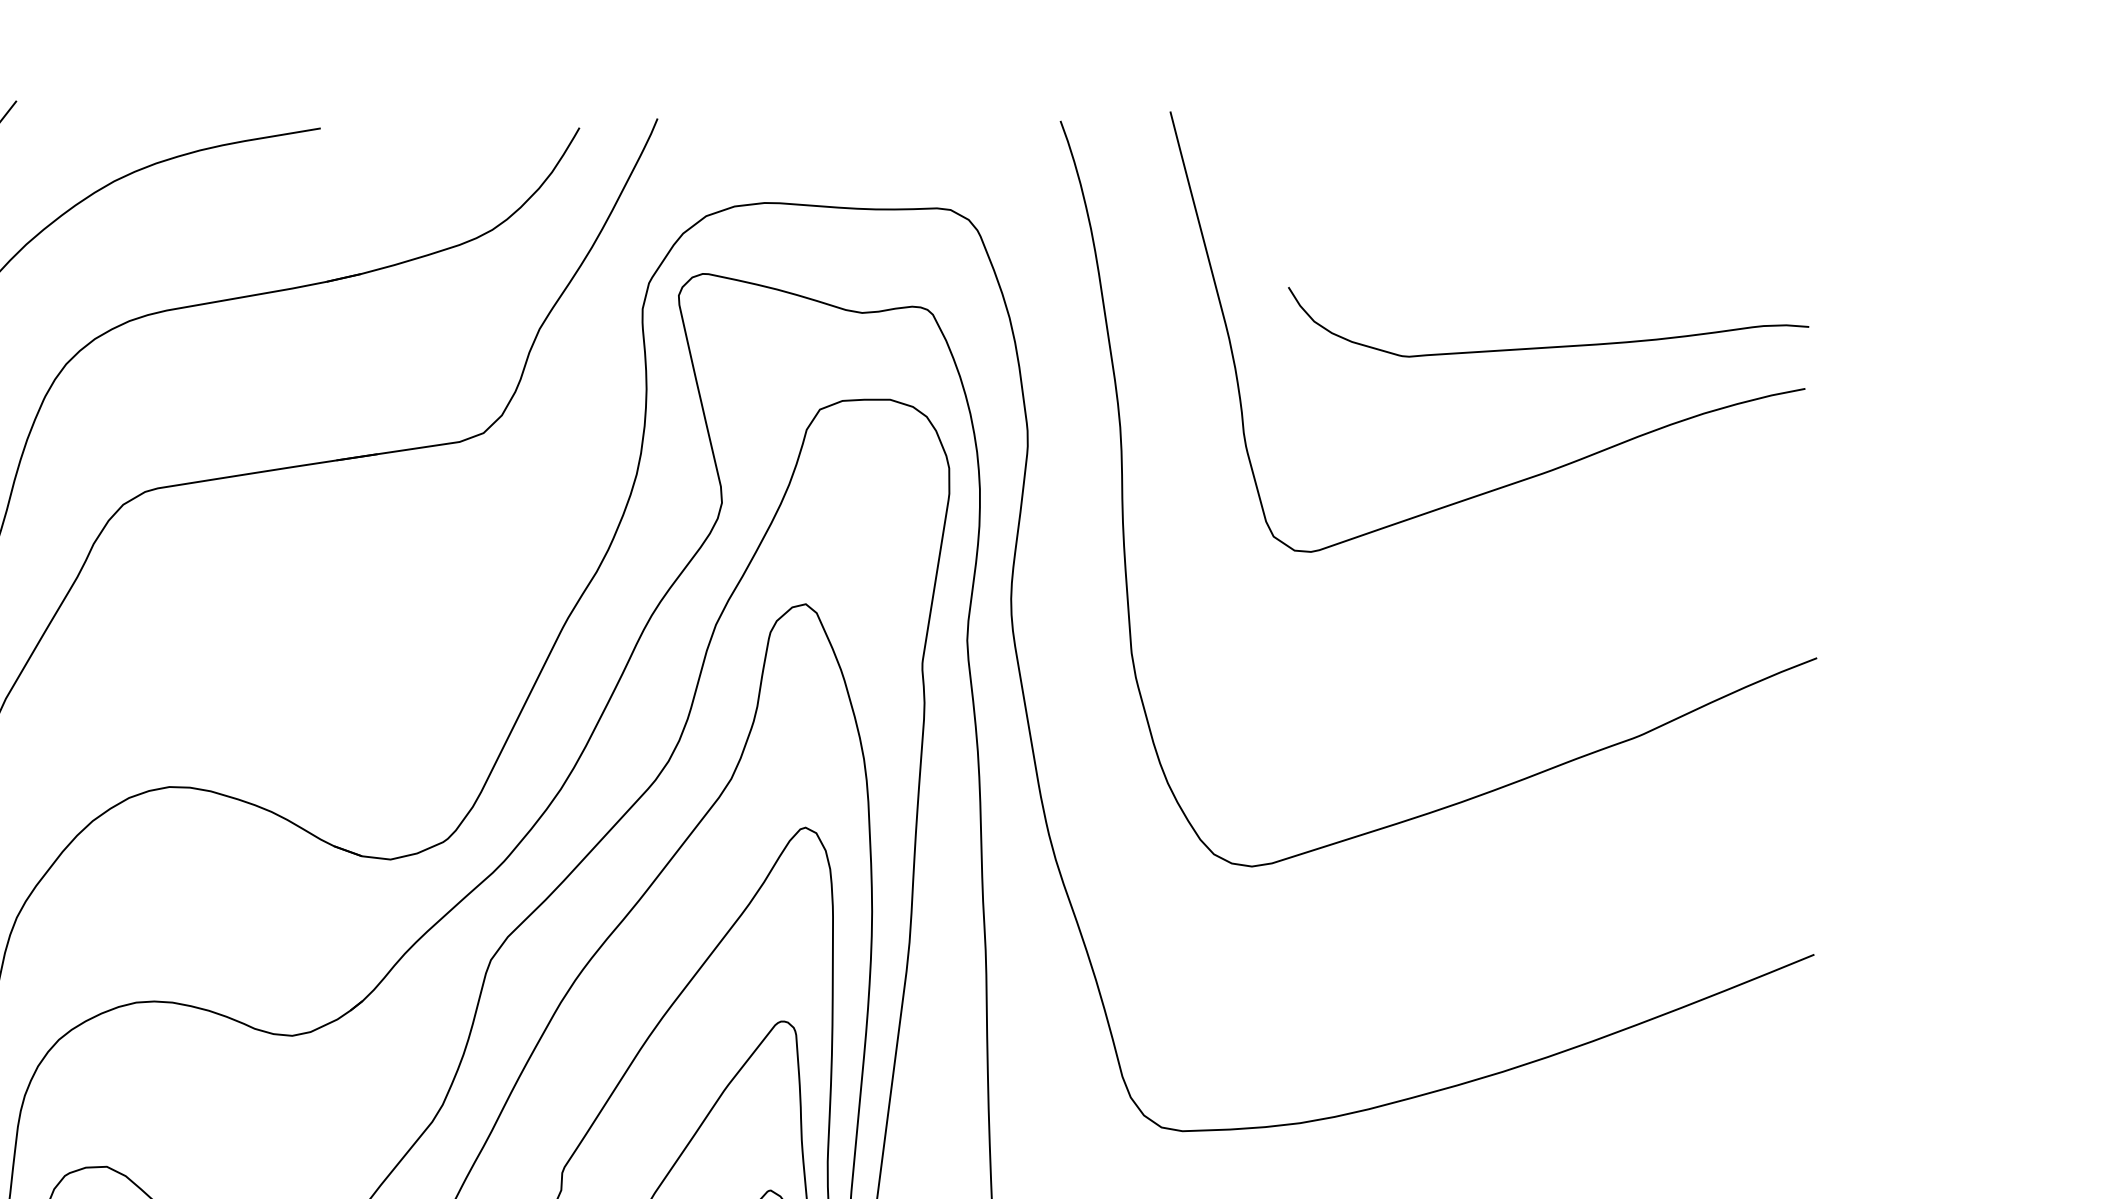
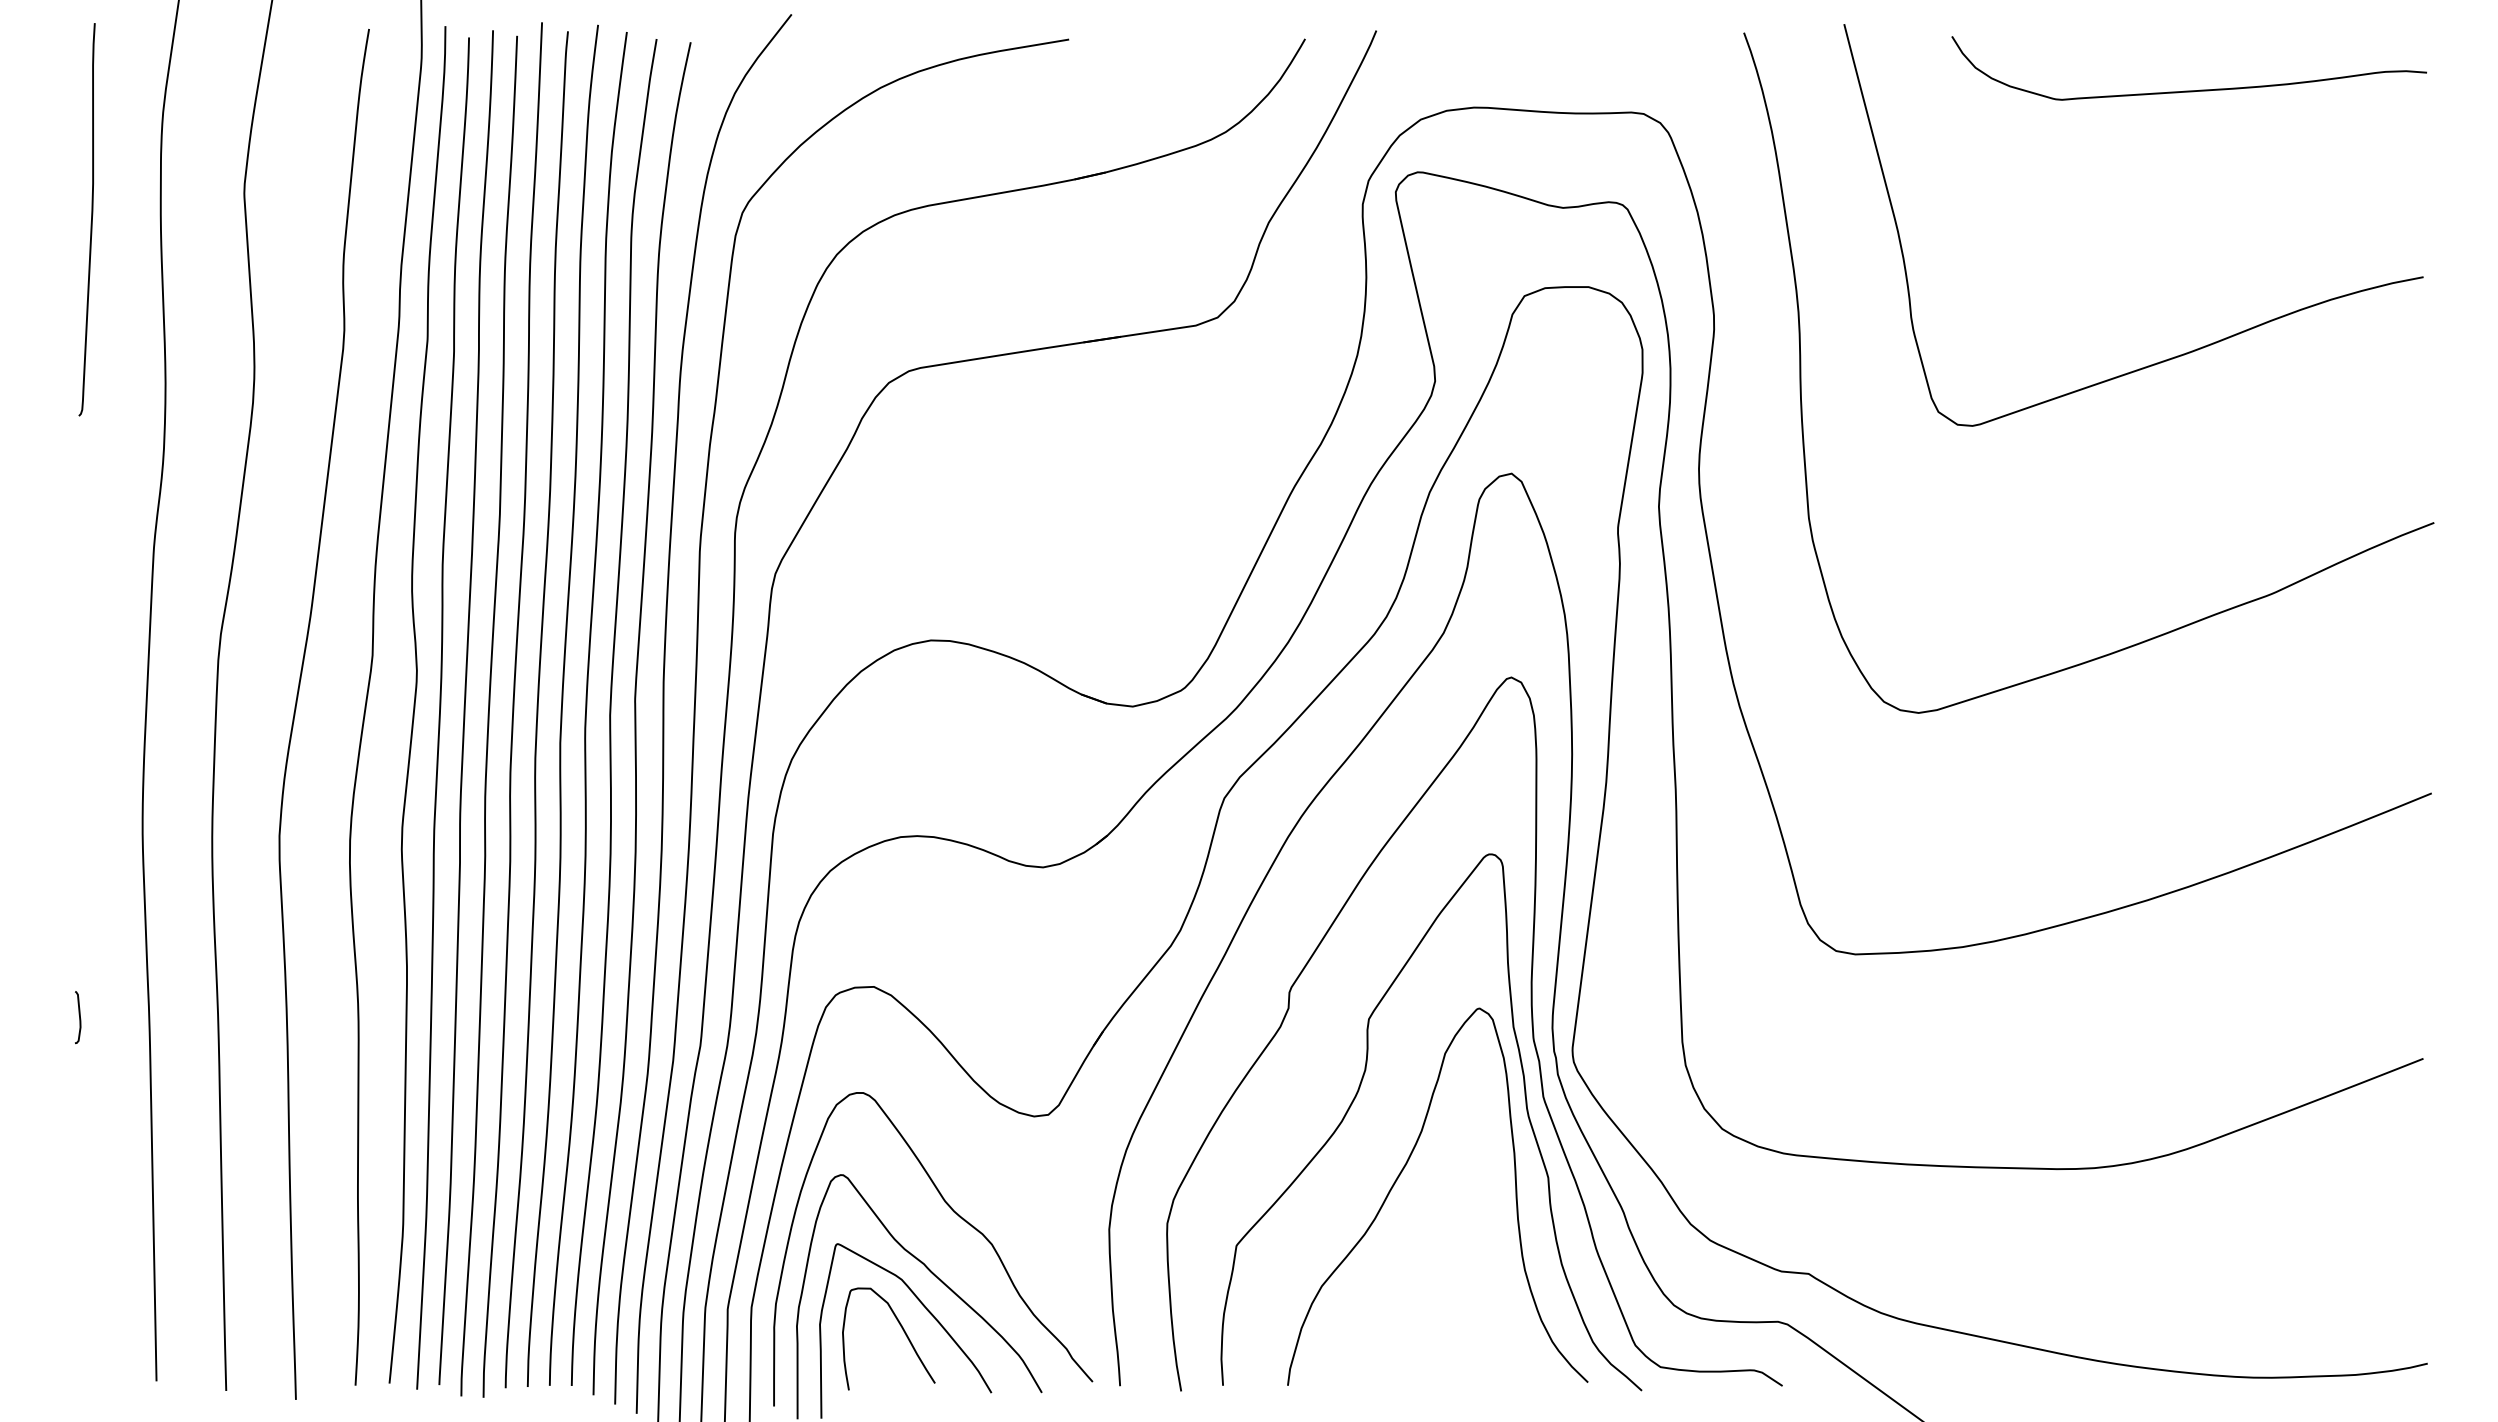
curve: (1547, 346) -> (2188, 90), moved

